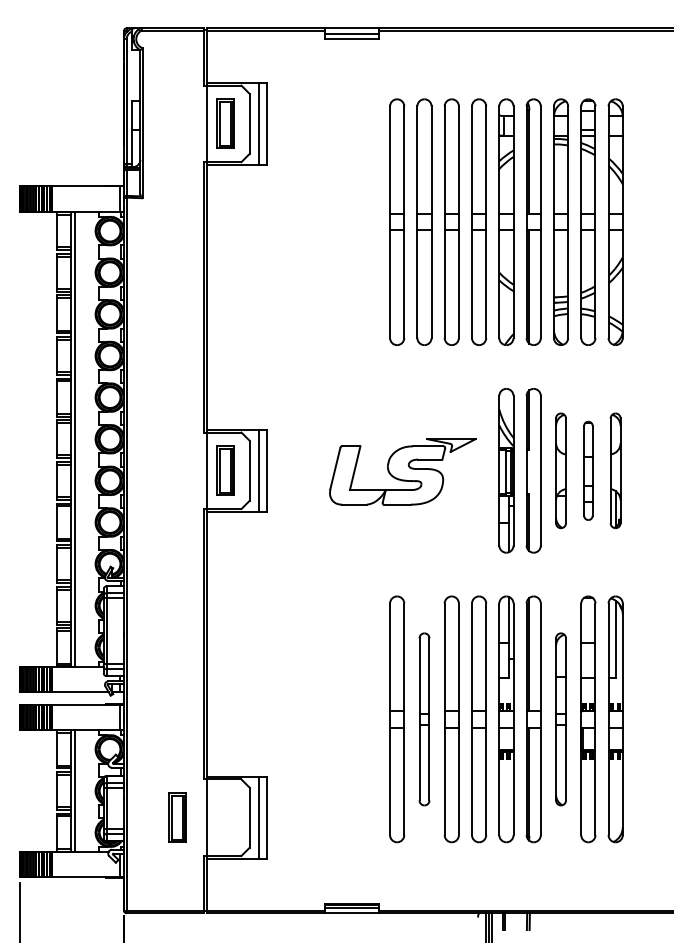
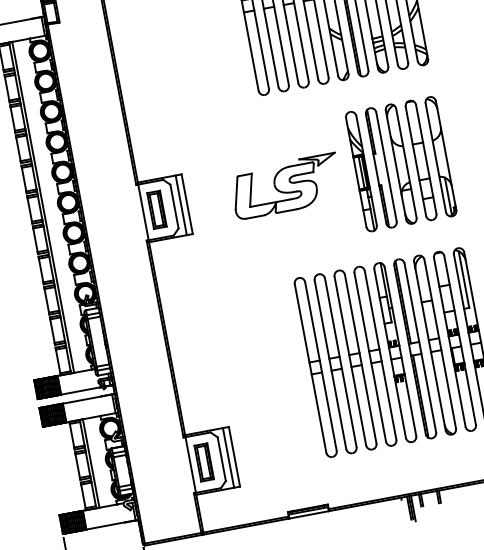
part: (560, 470) -> (400, 164), size x1.43
part: (588, 470) -> (421, 160), size x1.67
part: (615, 470) -> (440, 156), size x1.43
part: (424, 719) -> (335, 363), size x1.43
part: (560, 719) -> (434, 345), size x1.43
part: (177, 817) -> (204, 462), moved

